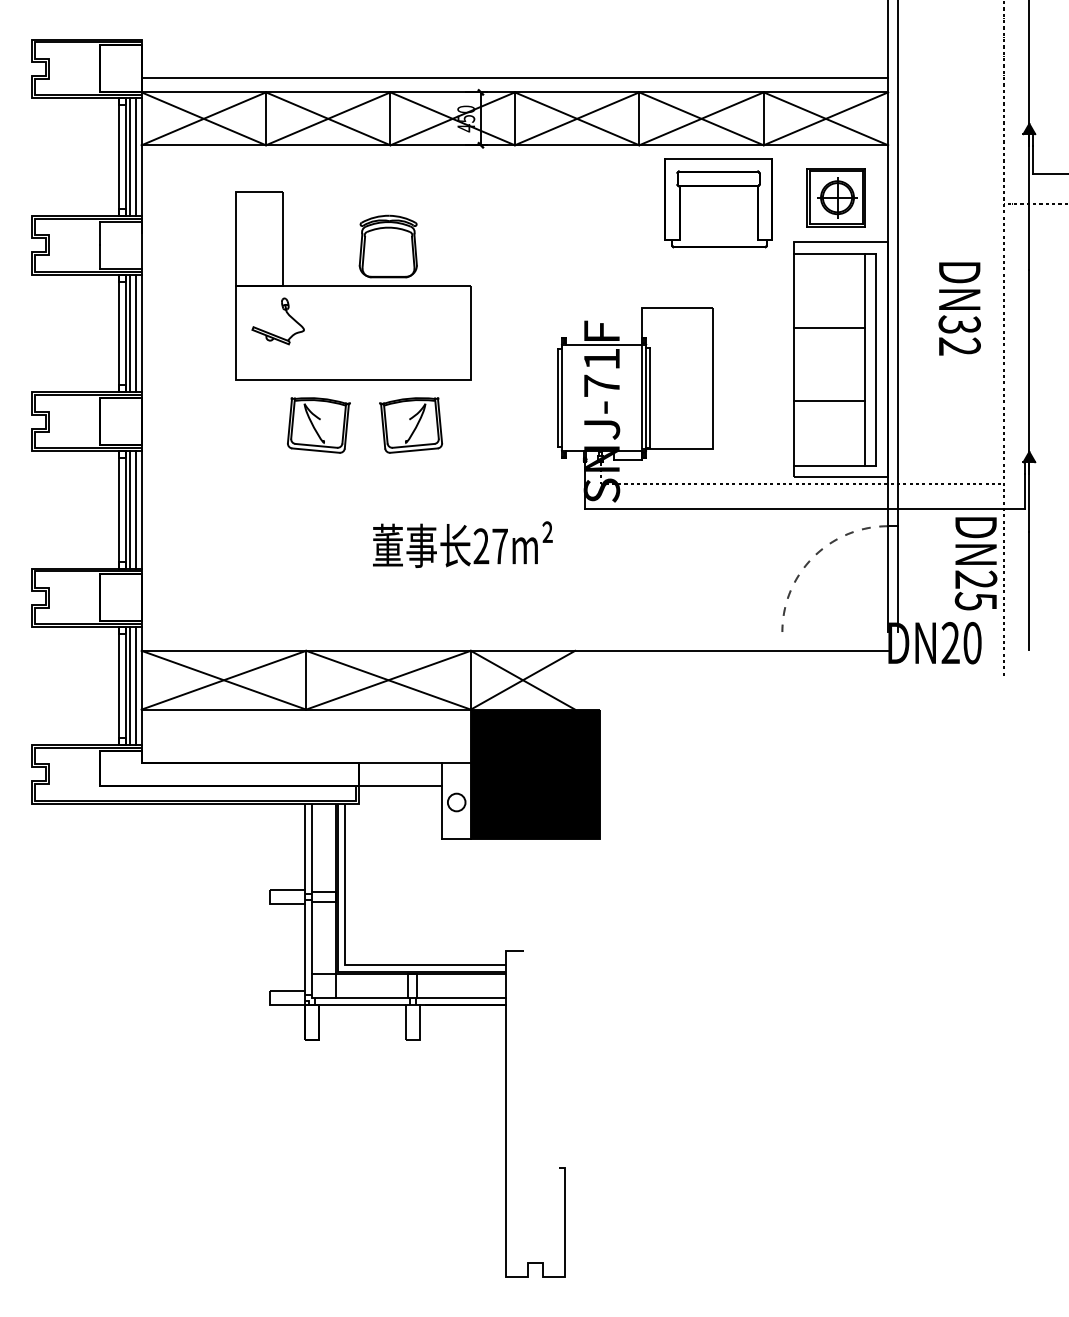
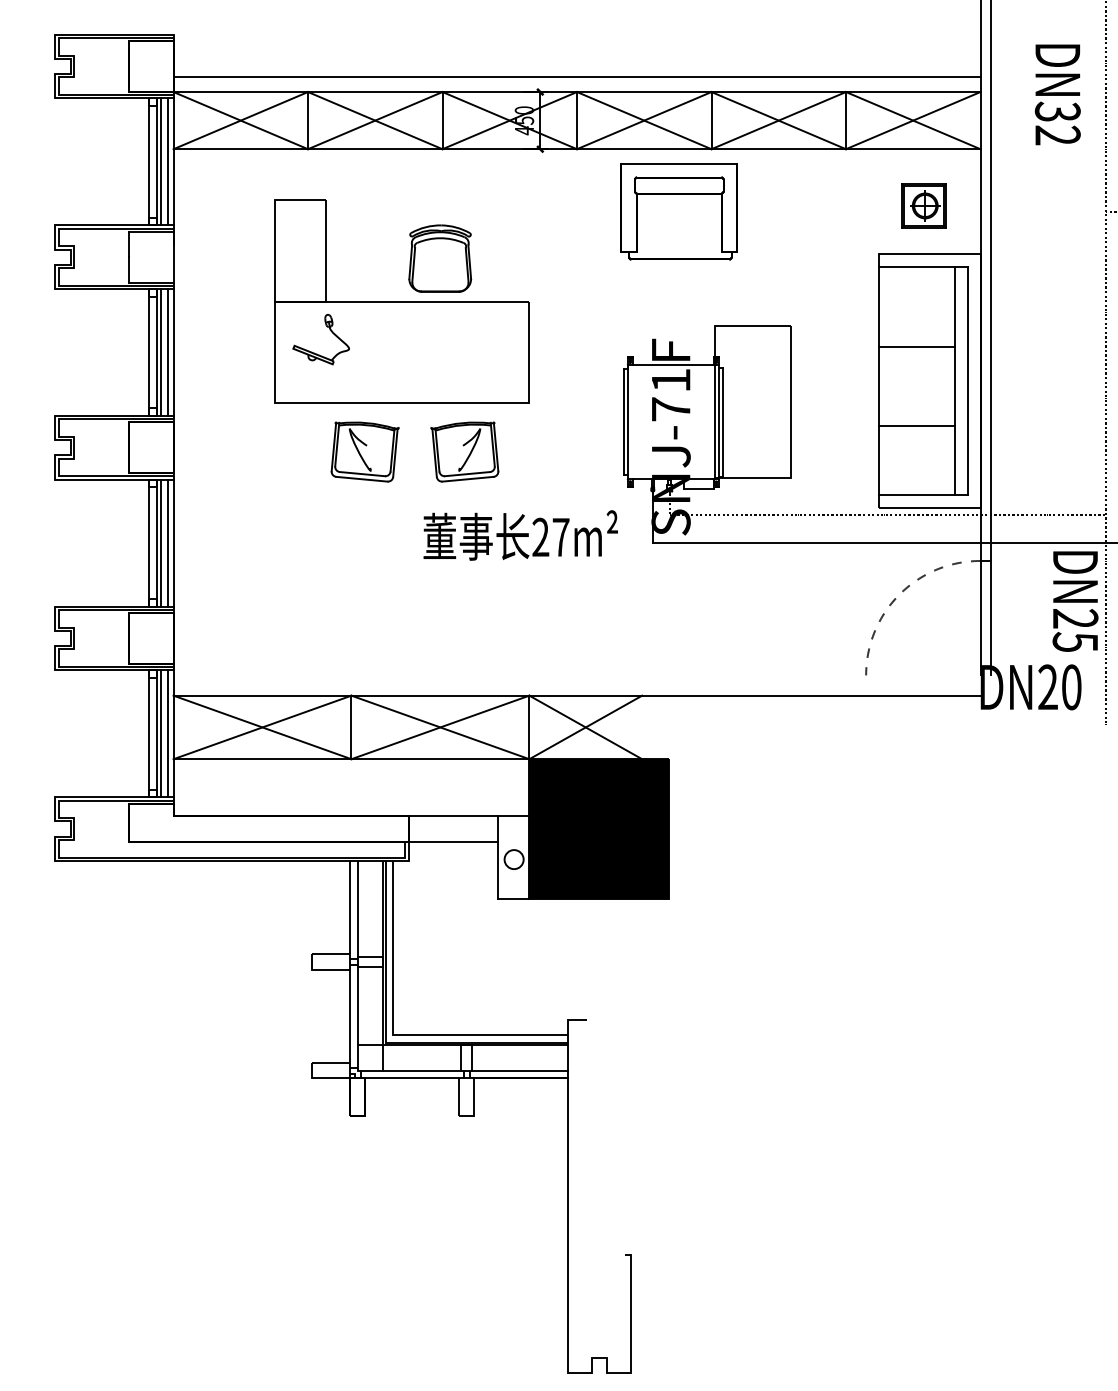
part: (835, 197) -> (923, 205), size x0.7
part: (718, 203) -> (679, 212), moved
text: (959, 308) -> (1057, 94), moved
text: (462, 544) -> (520, 535), moved

